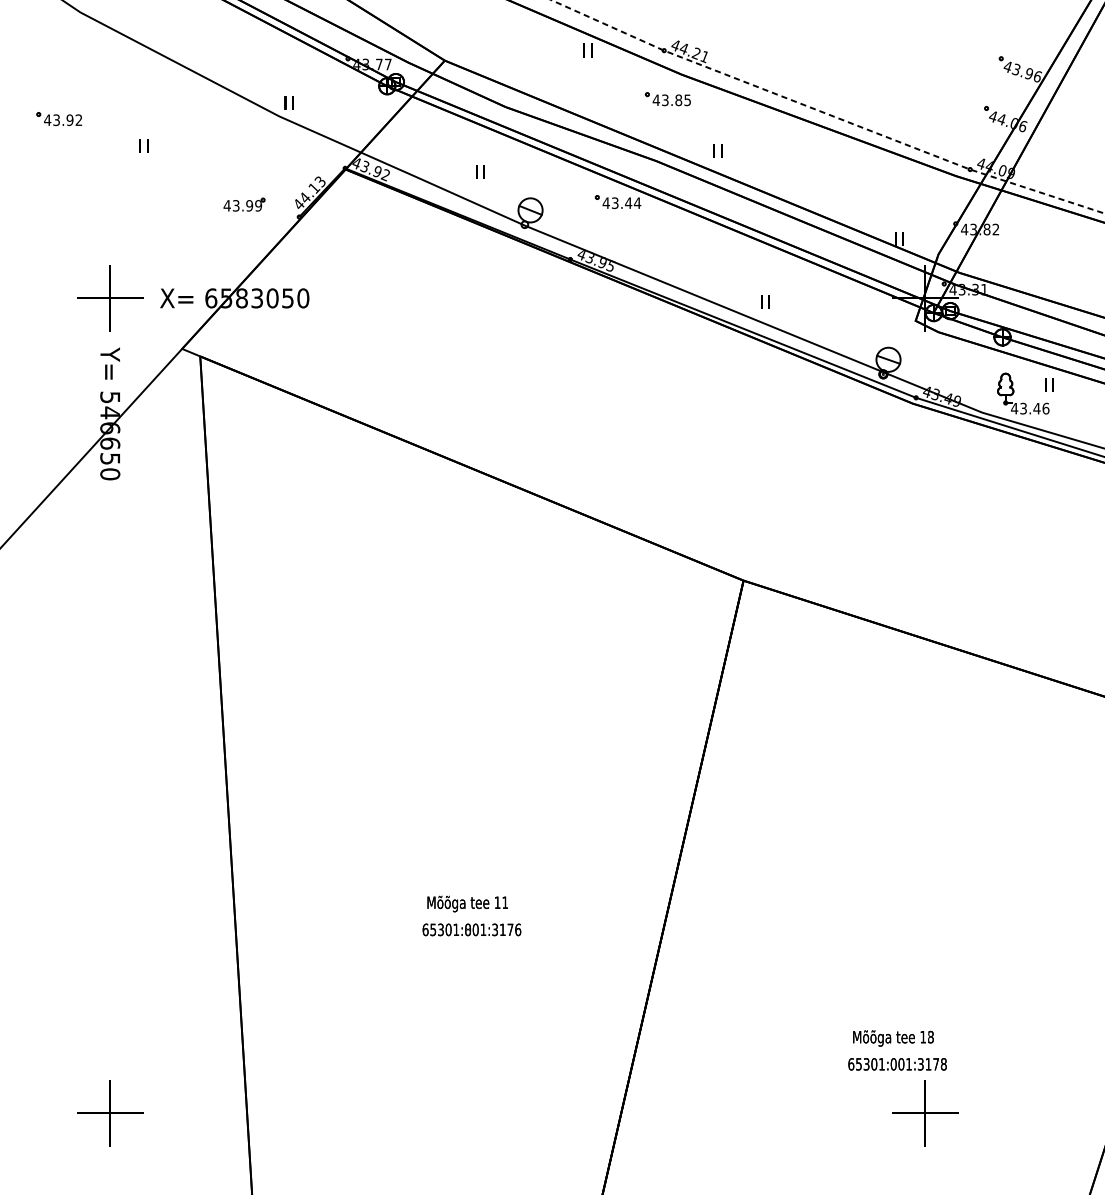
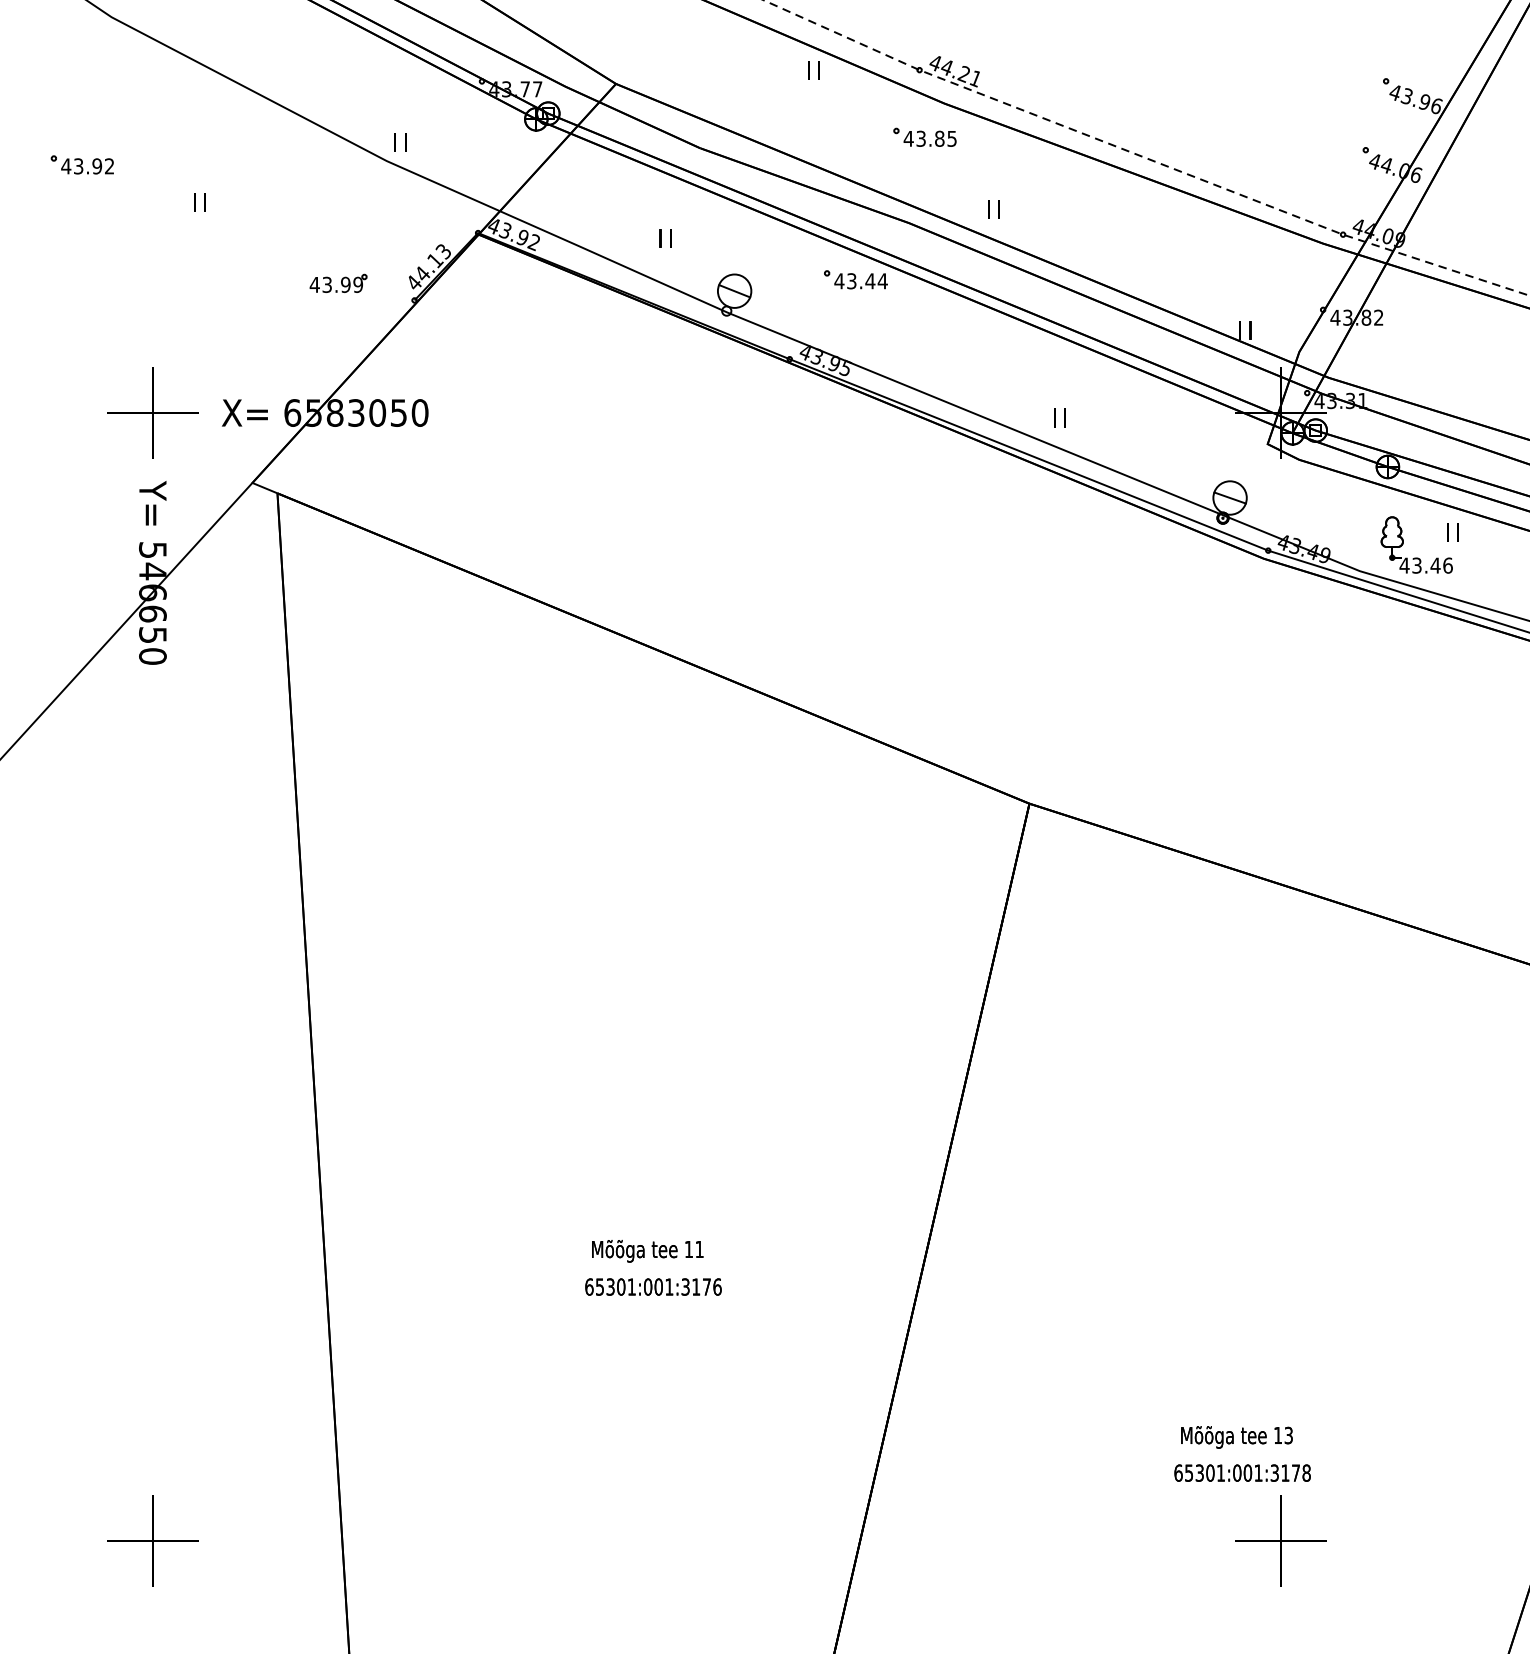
text: (468, 929) -> (648, 1286), 65301:801:3176 -> 65301:001:3176
text: (930, 1037) -> (1288, 1435), 18 -> 13

